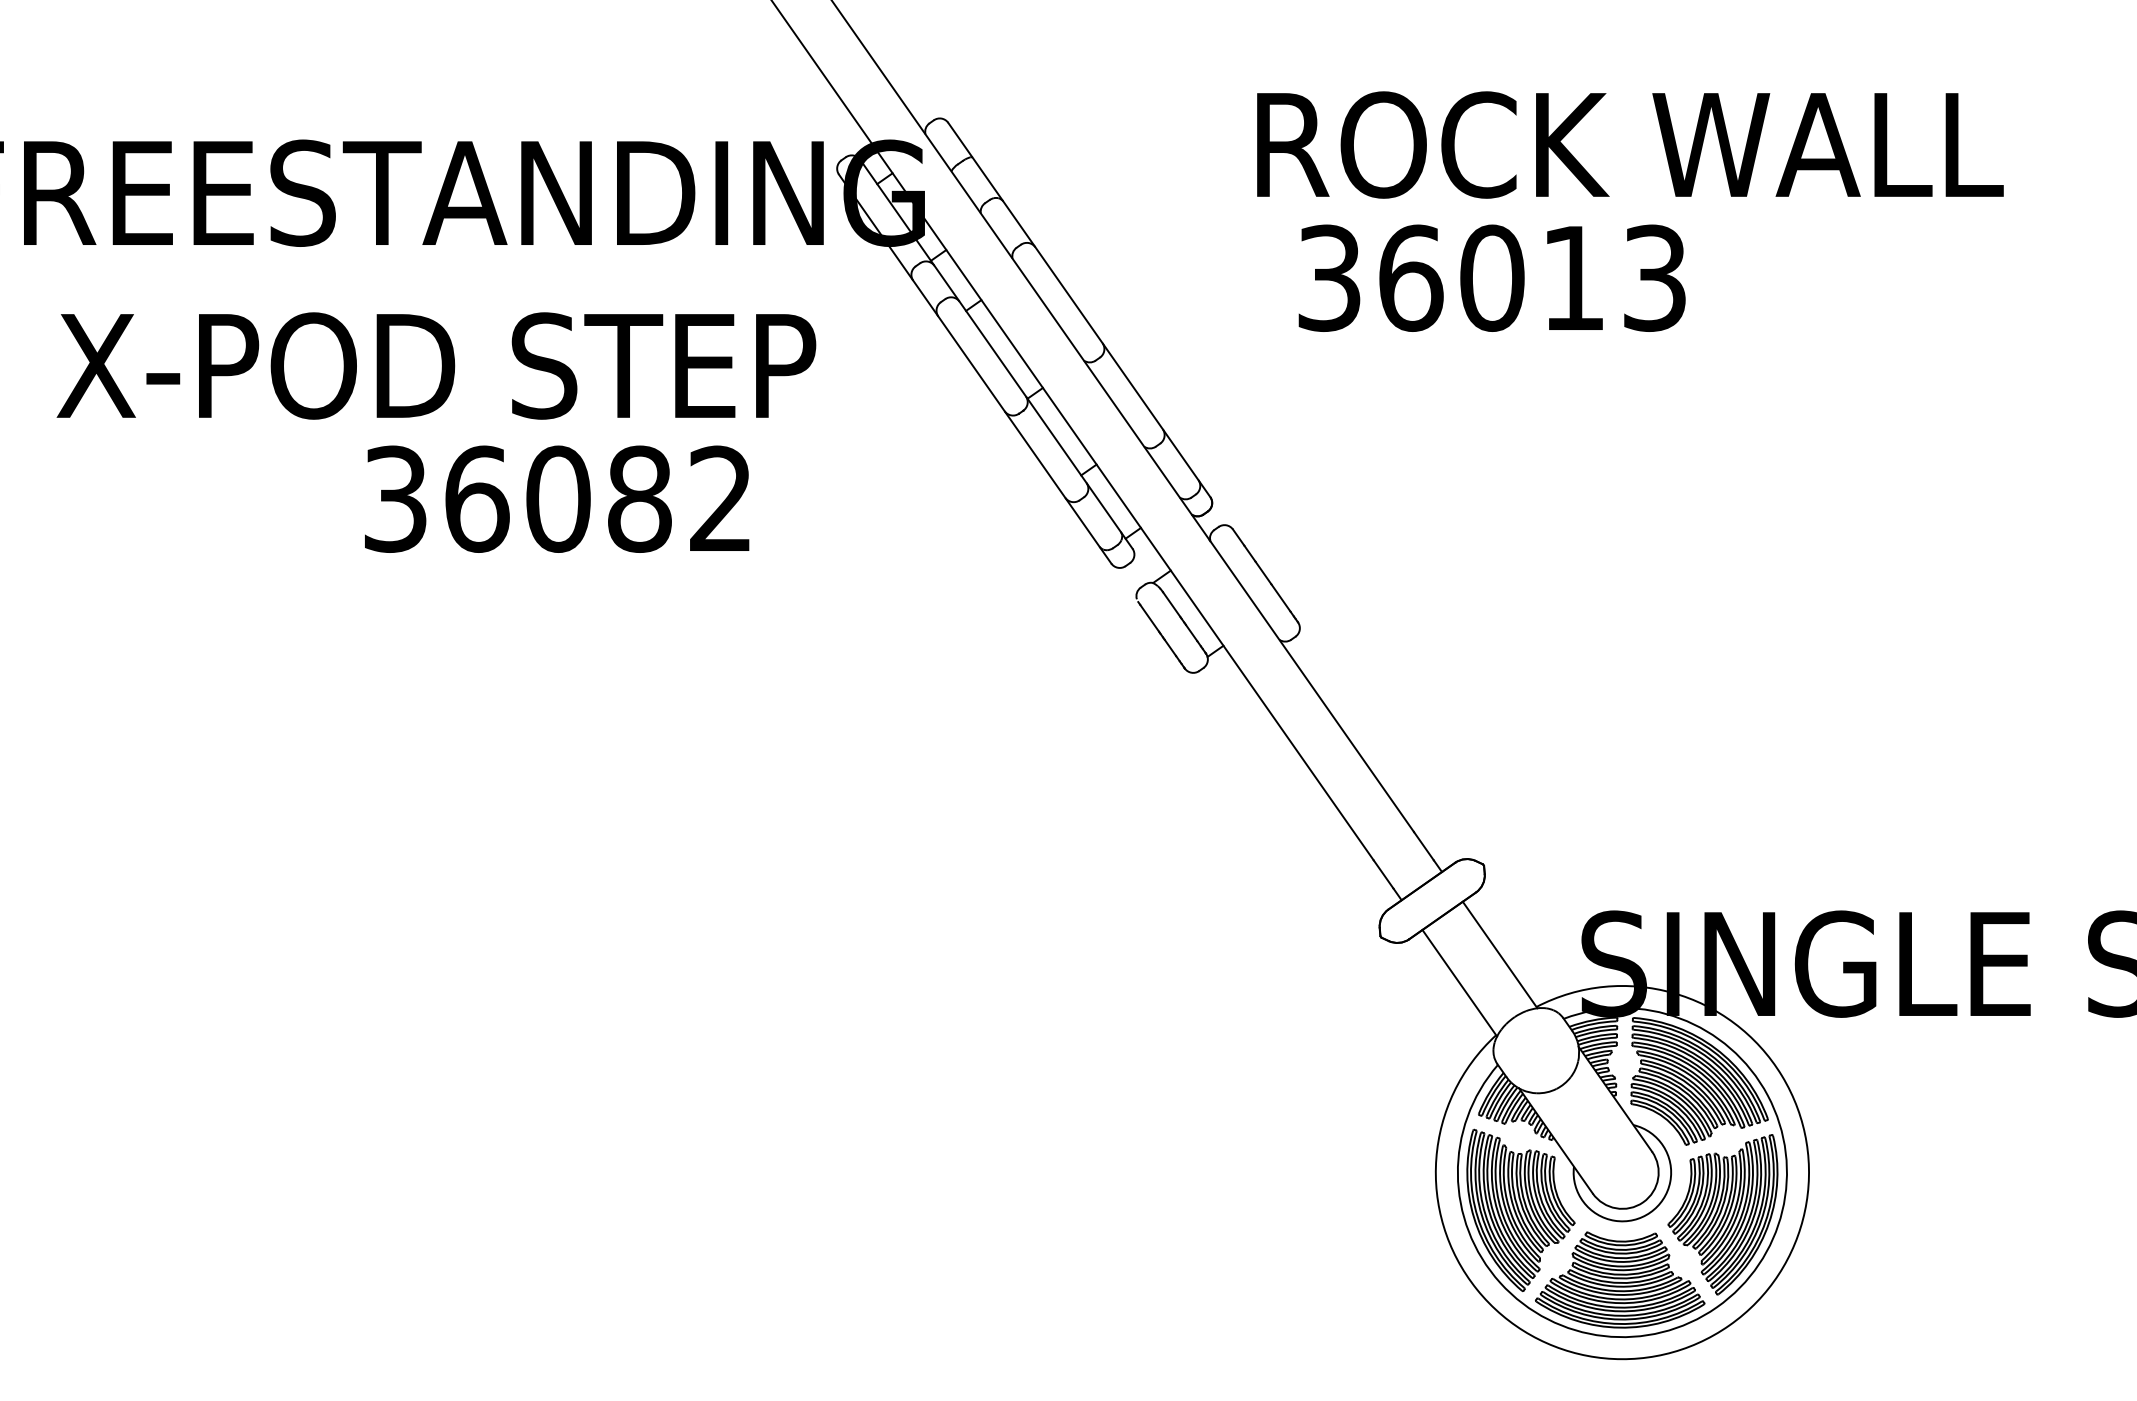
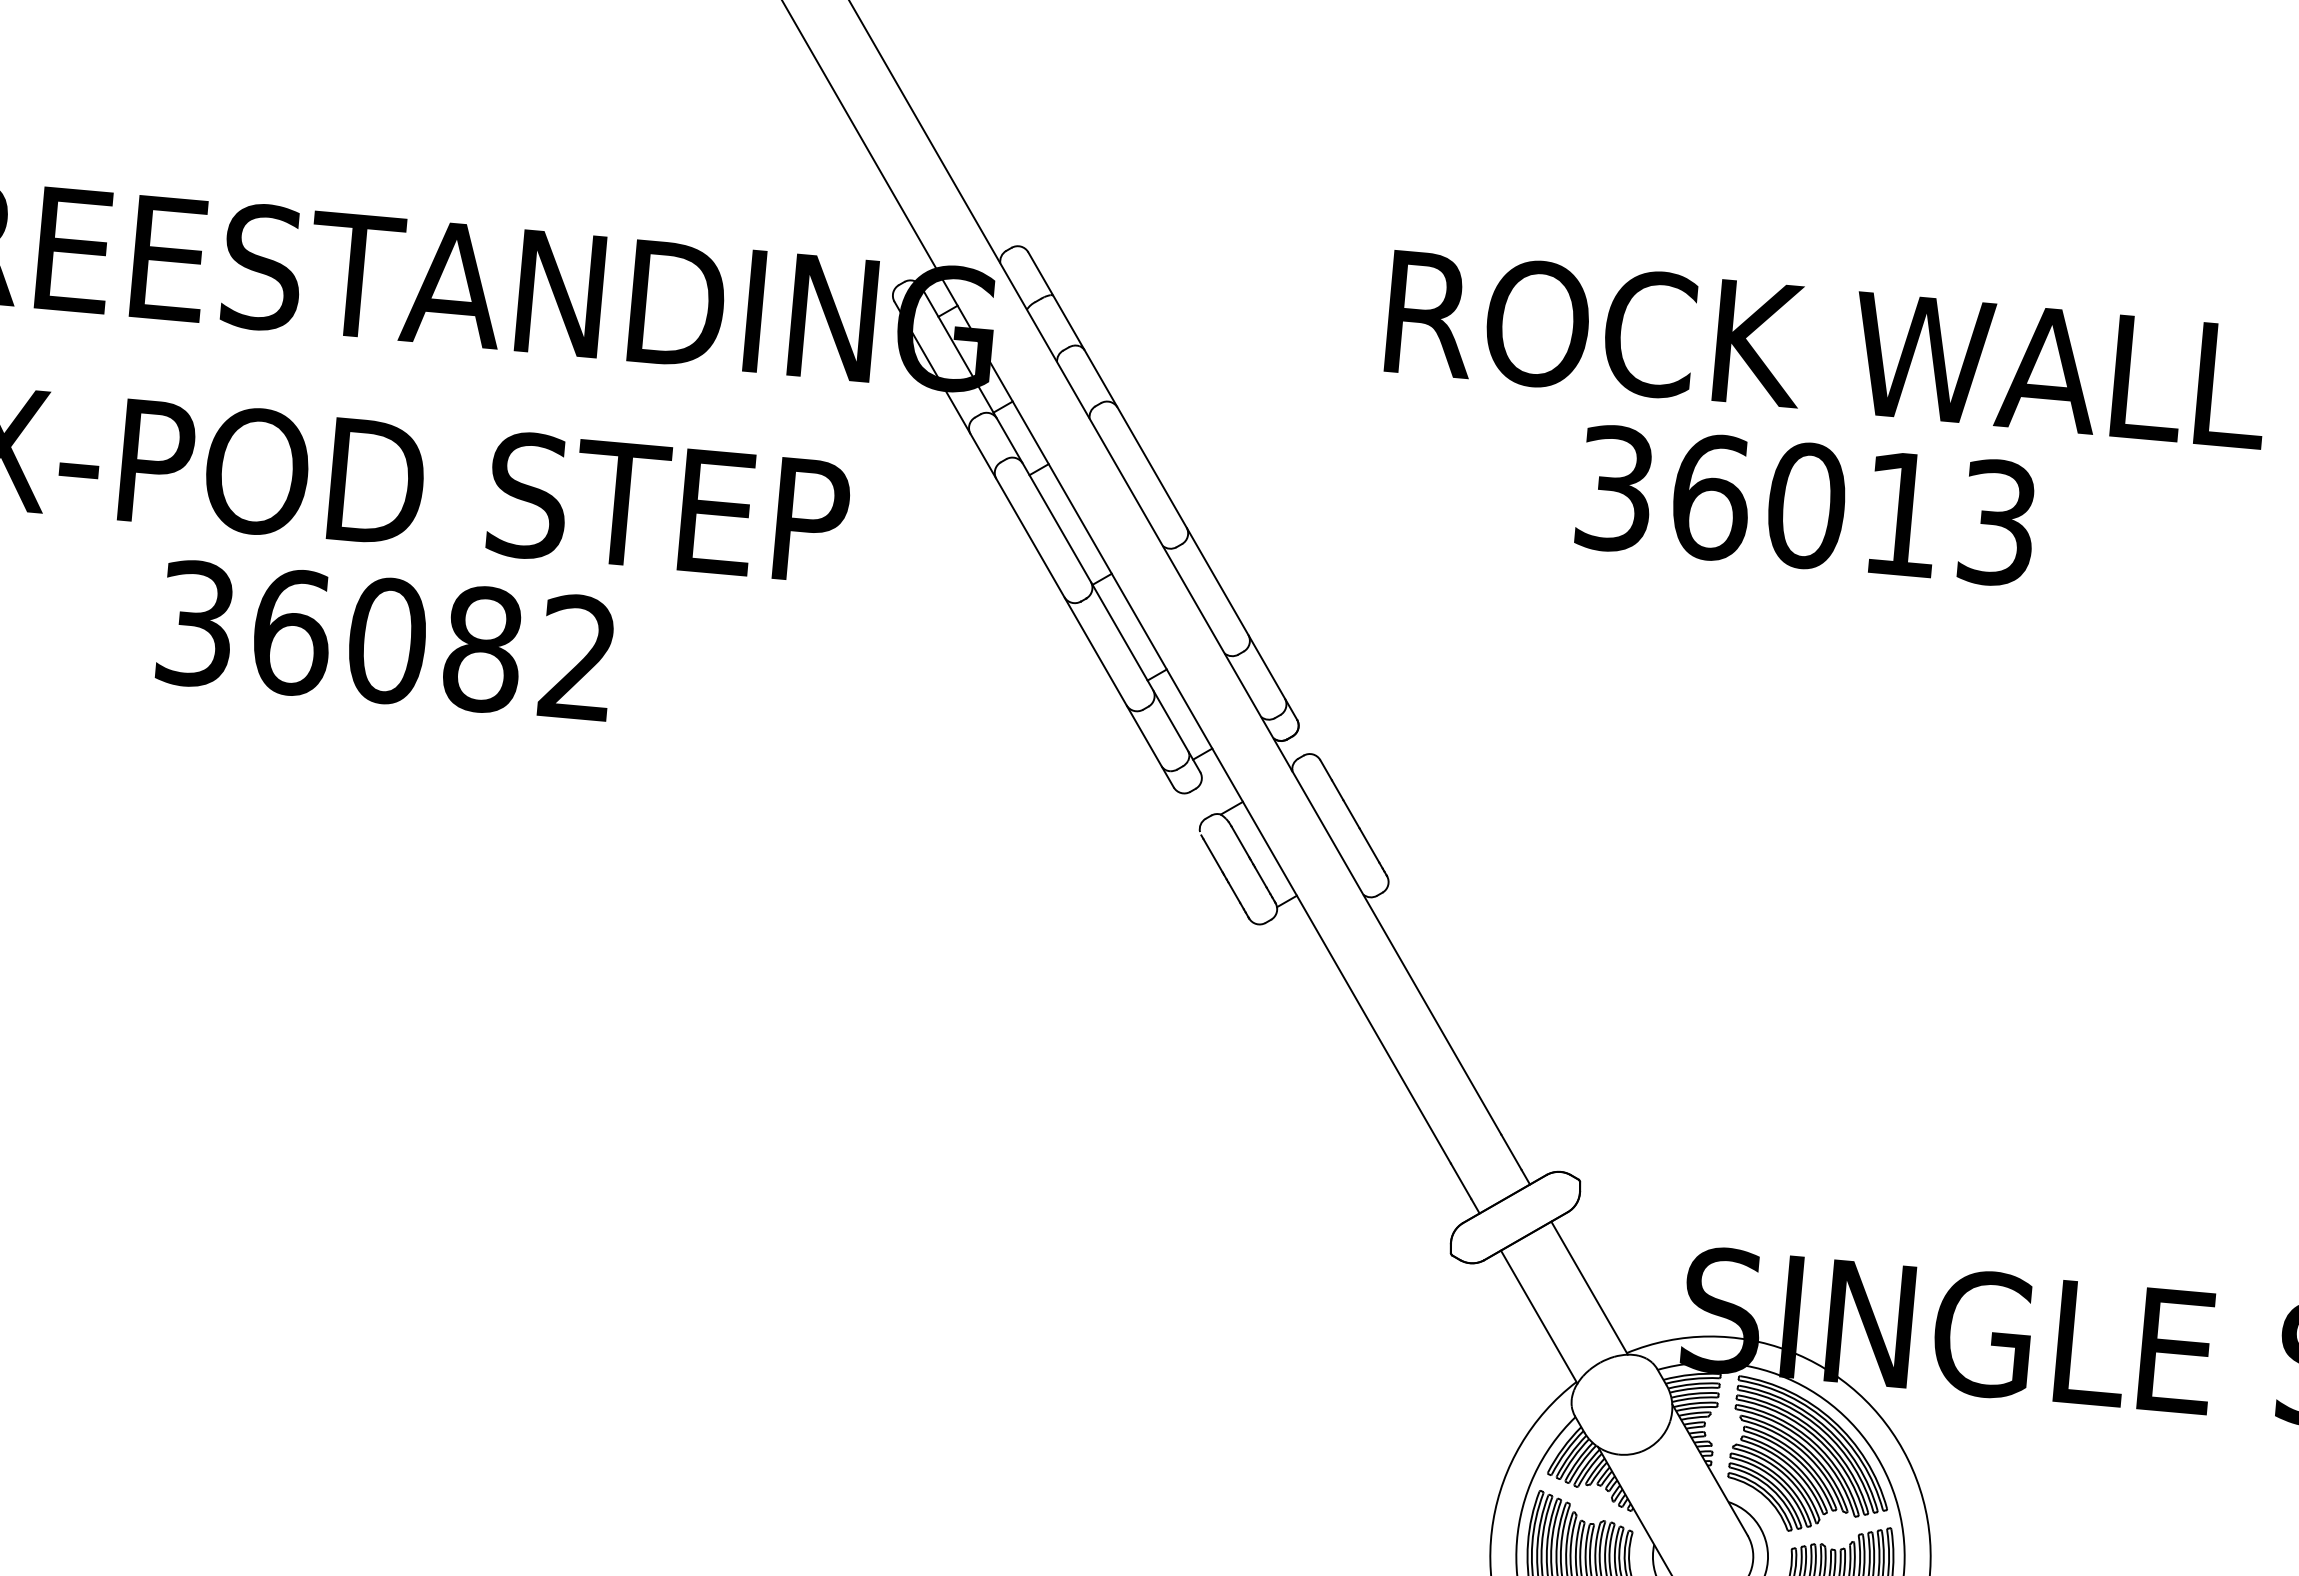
text: (1491, 277) -> (1805, 504), moved
text: (557, 498) -> (386, 639), moved

